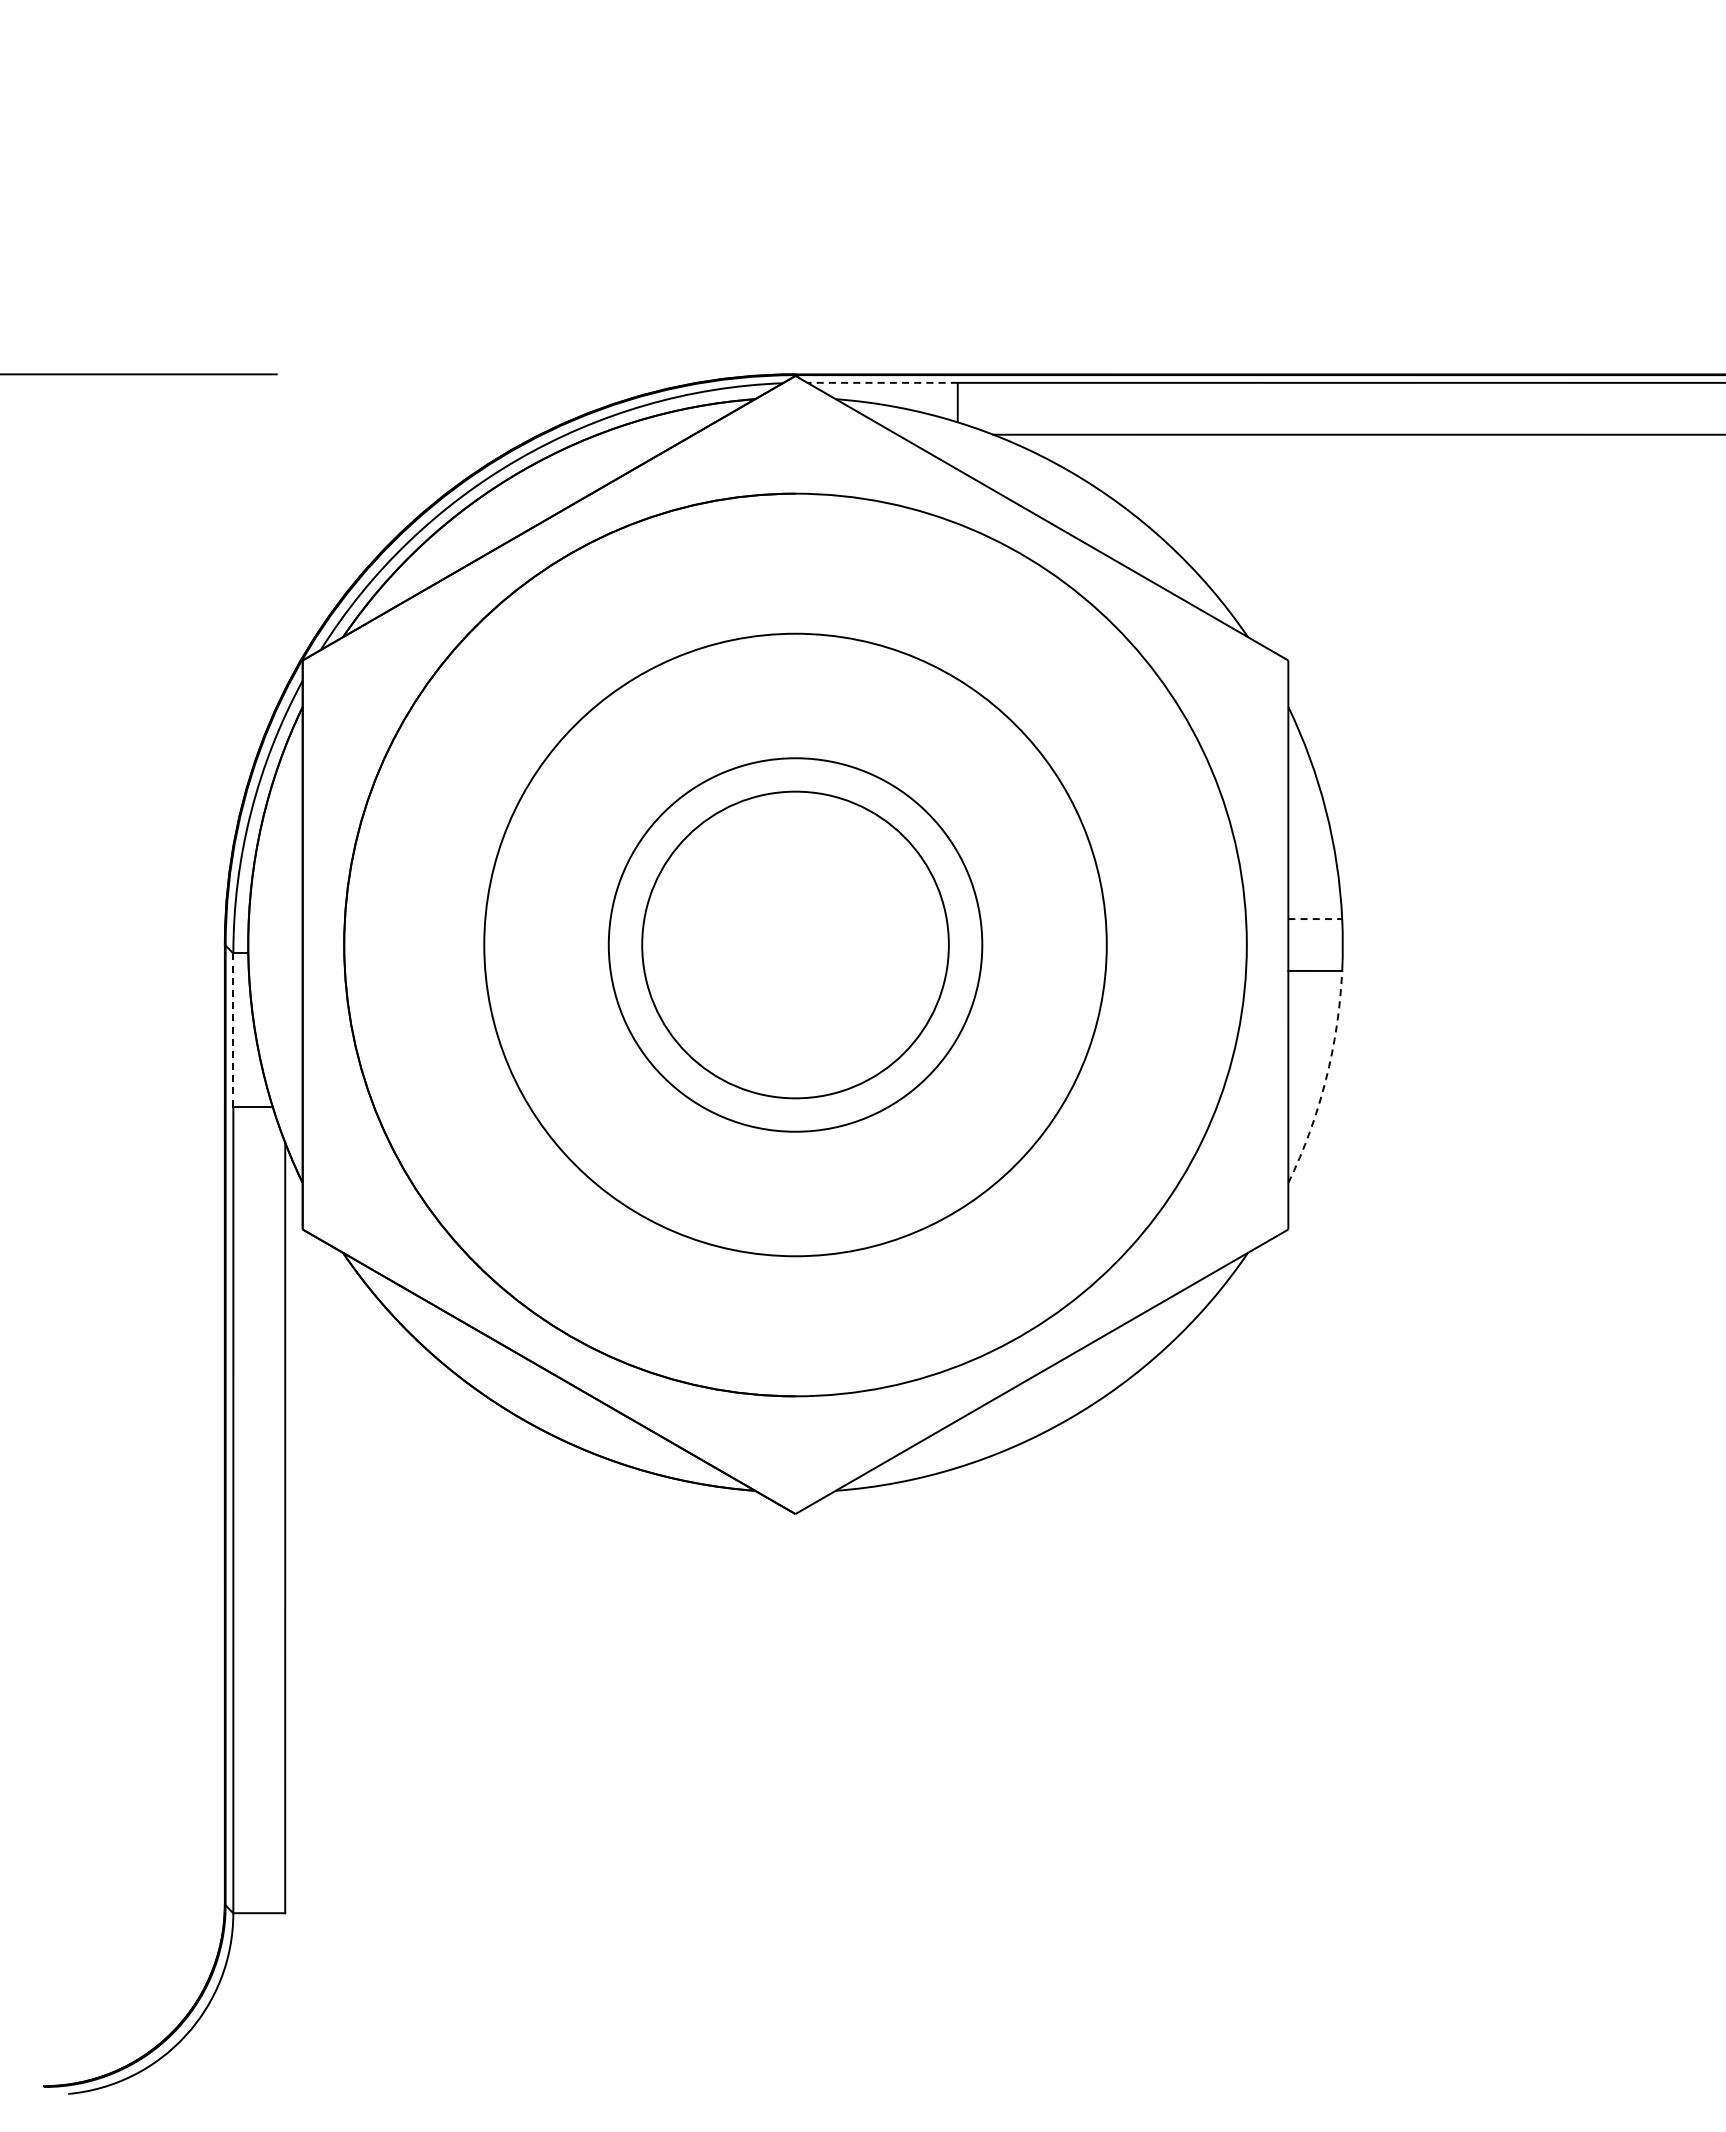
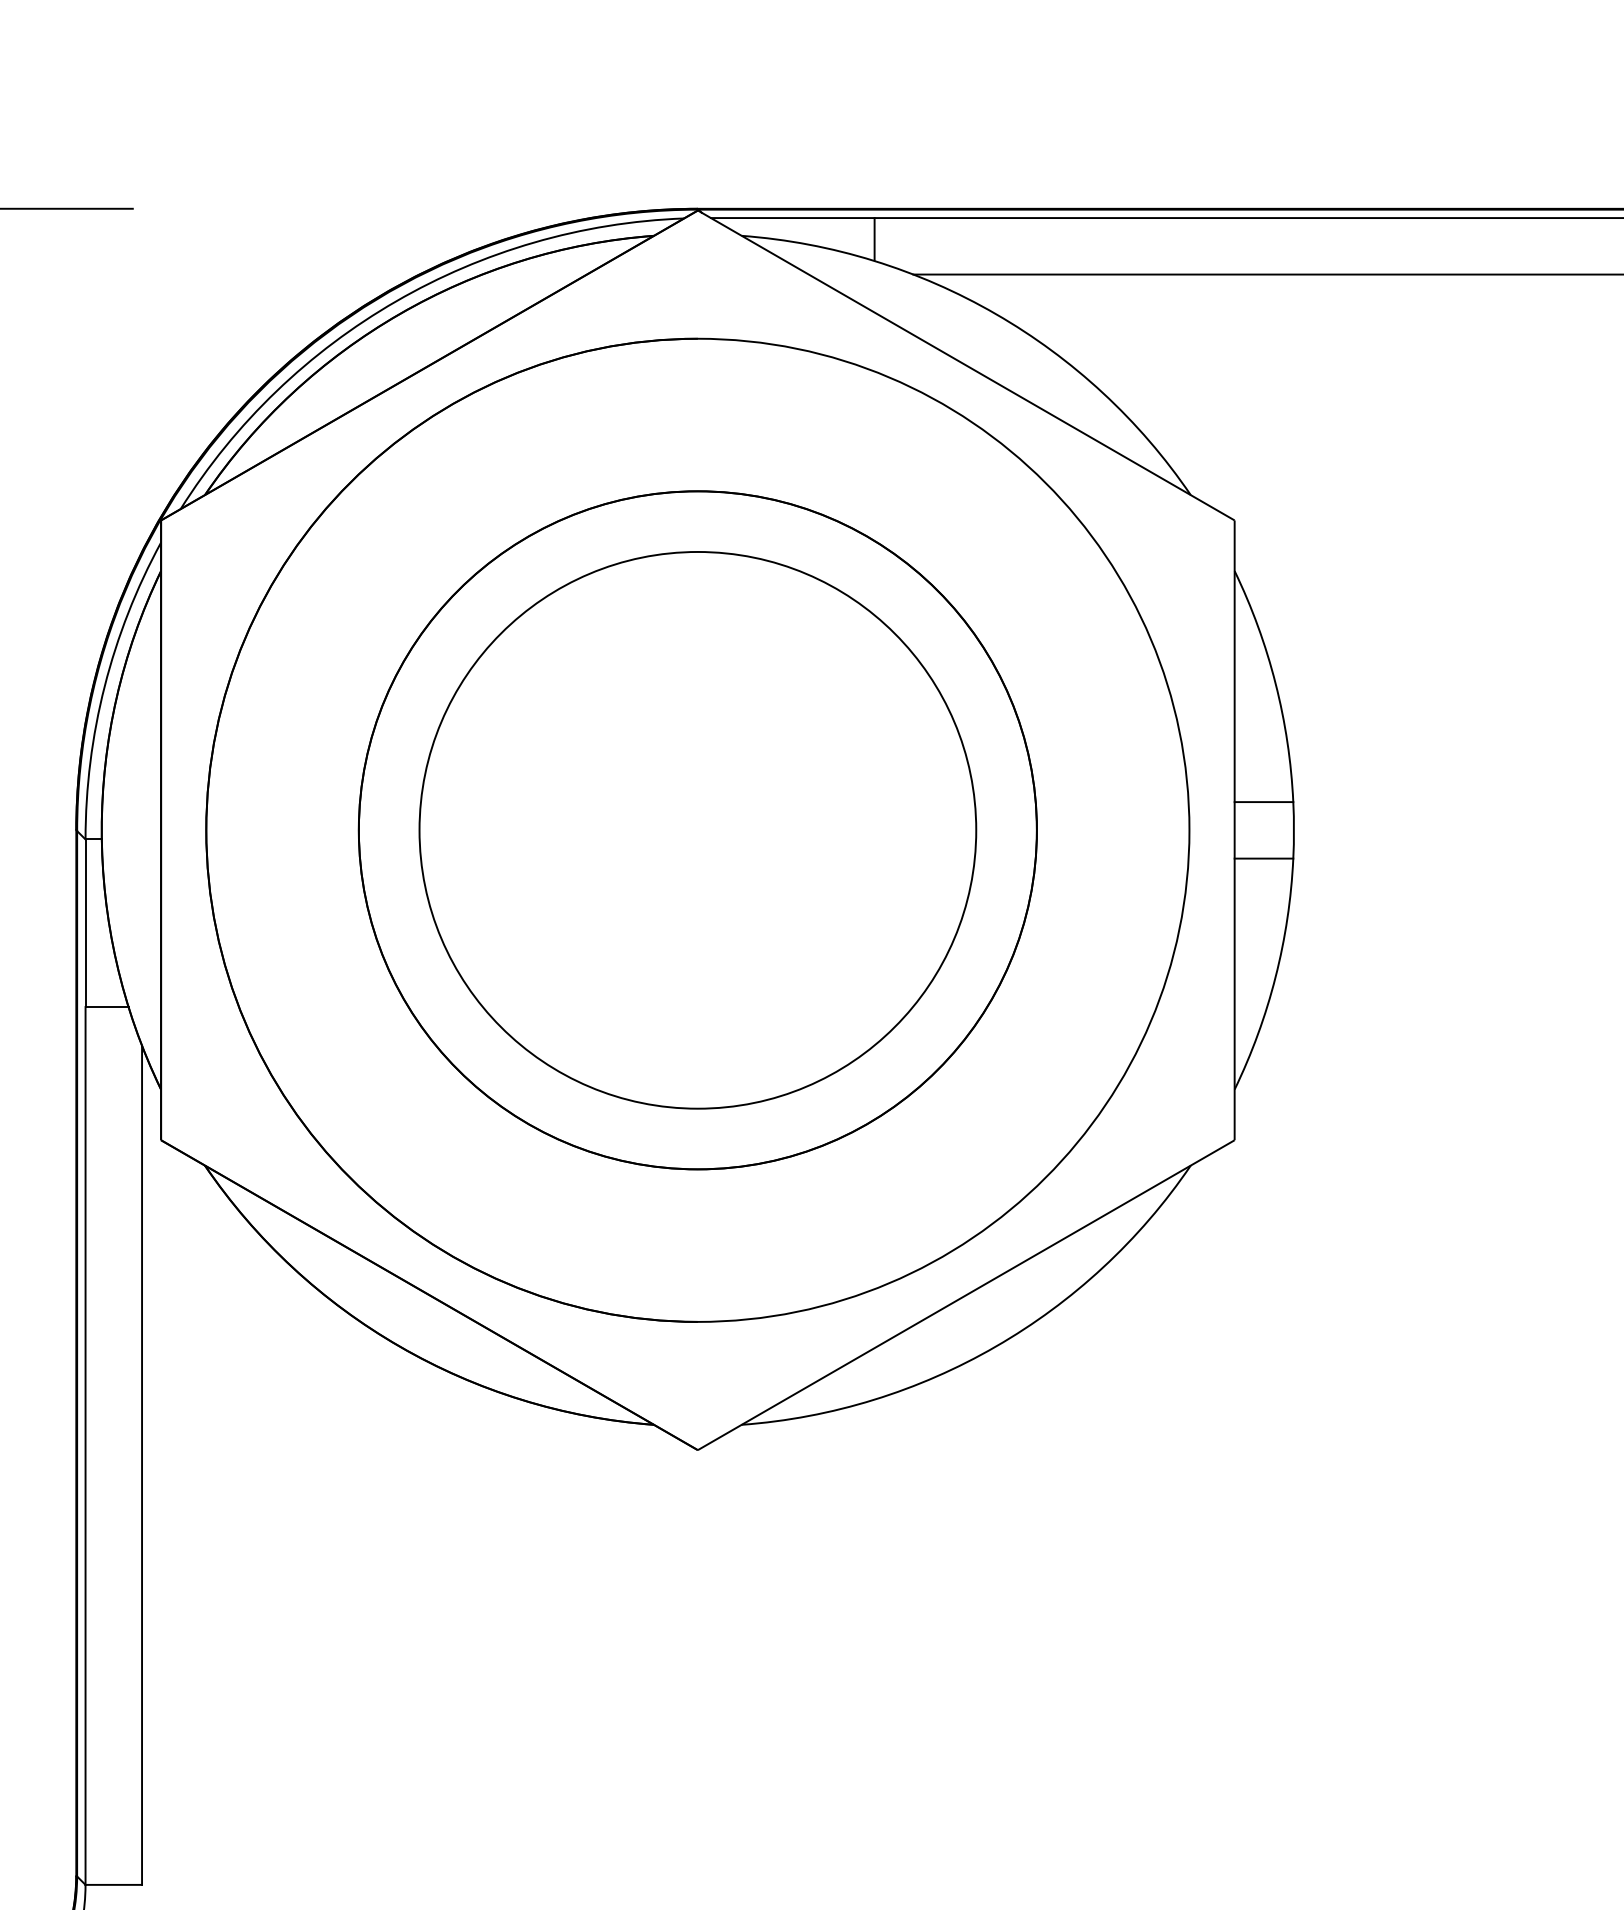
line: (882, 382) -> (792, 217), dashed -> solid
line: (1315, 919) -> (1264, 802), dashed -> solid
circle: (795, 944) -> (697, 829), size x1.67
circle: (795, 944) -> (697, 829), size x1.67
line: (233, 1030) -> (85, 923), dashed -> solid
arc: (1325, 1079) -> (1275, 976), dashed -> solid

